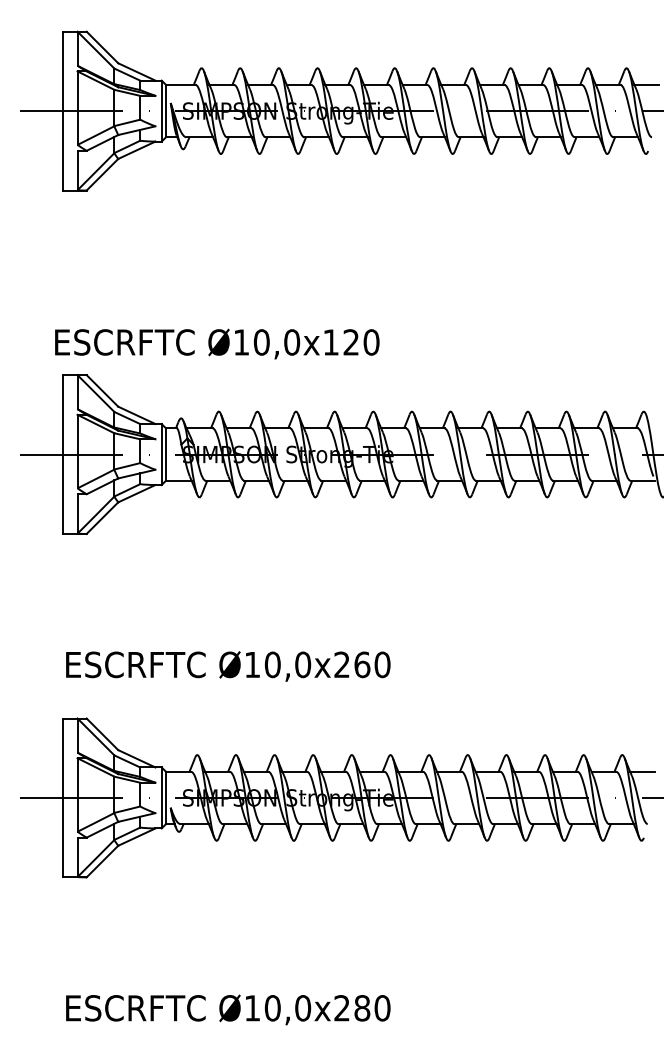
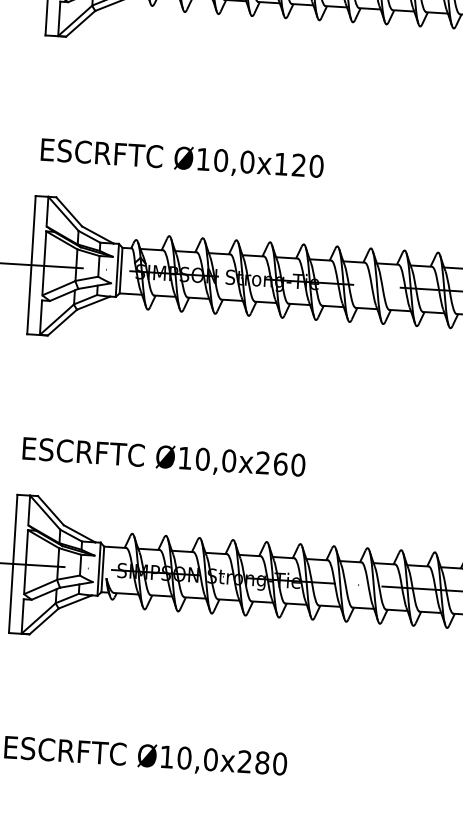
text: (217, 343) -> (182, 159), moved

